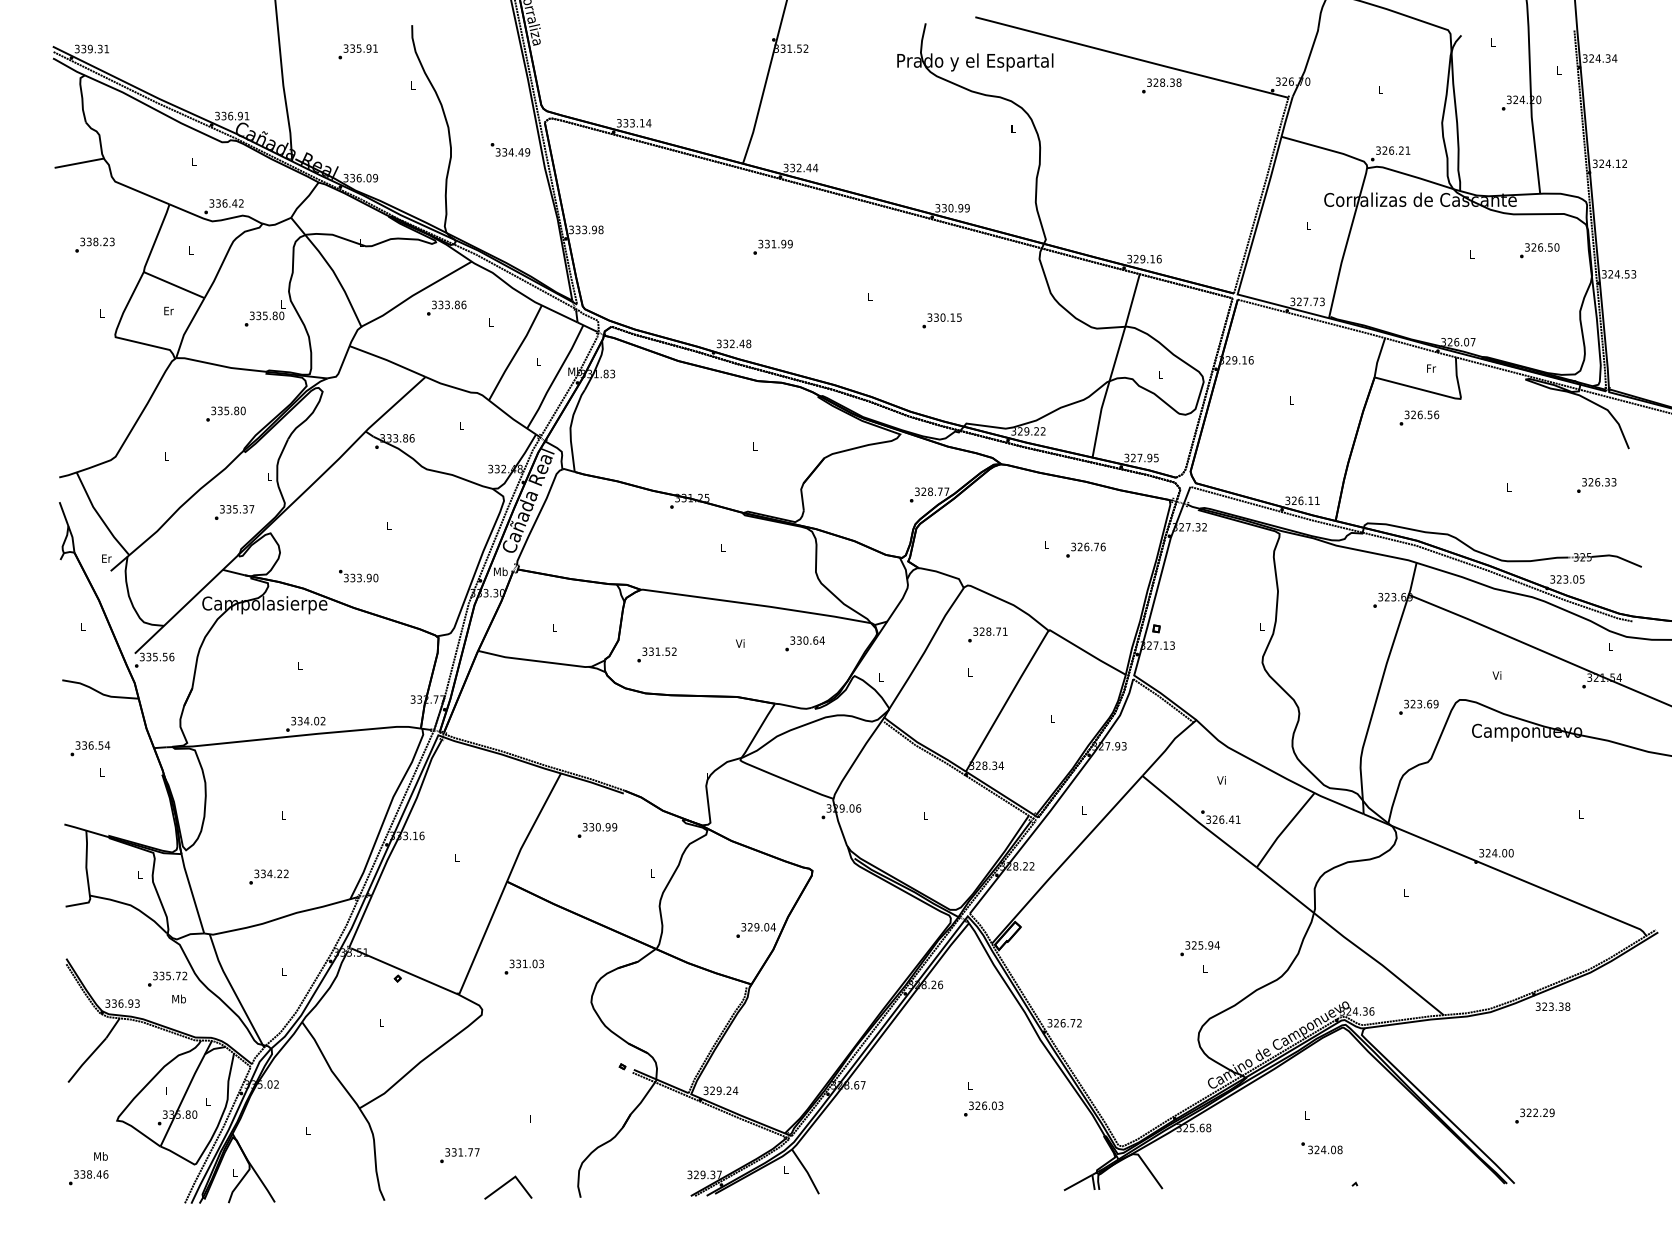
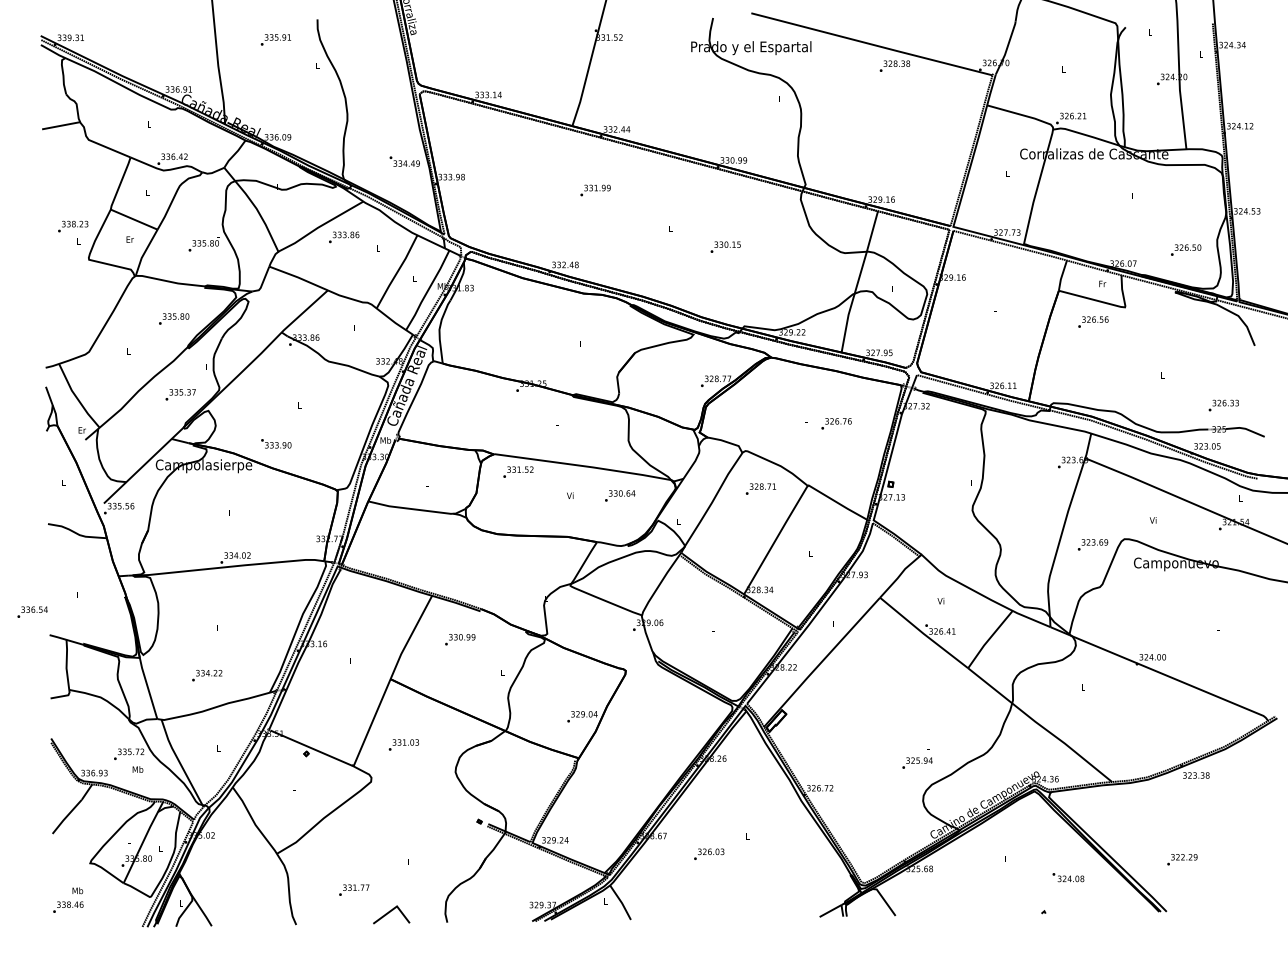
text: (510, 149) -> (404, 161), moved
text: (94, 244) -> (72, 226), moved
text: (1539, 250) -> (1185, 249), moved
text: (1596, 485) -> (1223, 405), moved
text: (656, 654) -> (518, 471), moved
text: (90, 748) -> (32, 612), moved
text: (1199, 948) -> (917, 763), moved
text: (983, 1108) -> (709, 853), moved
text: (1321, 1148) -> (1068, 877), moved

